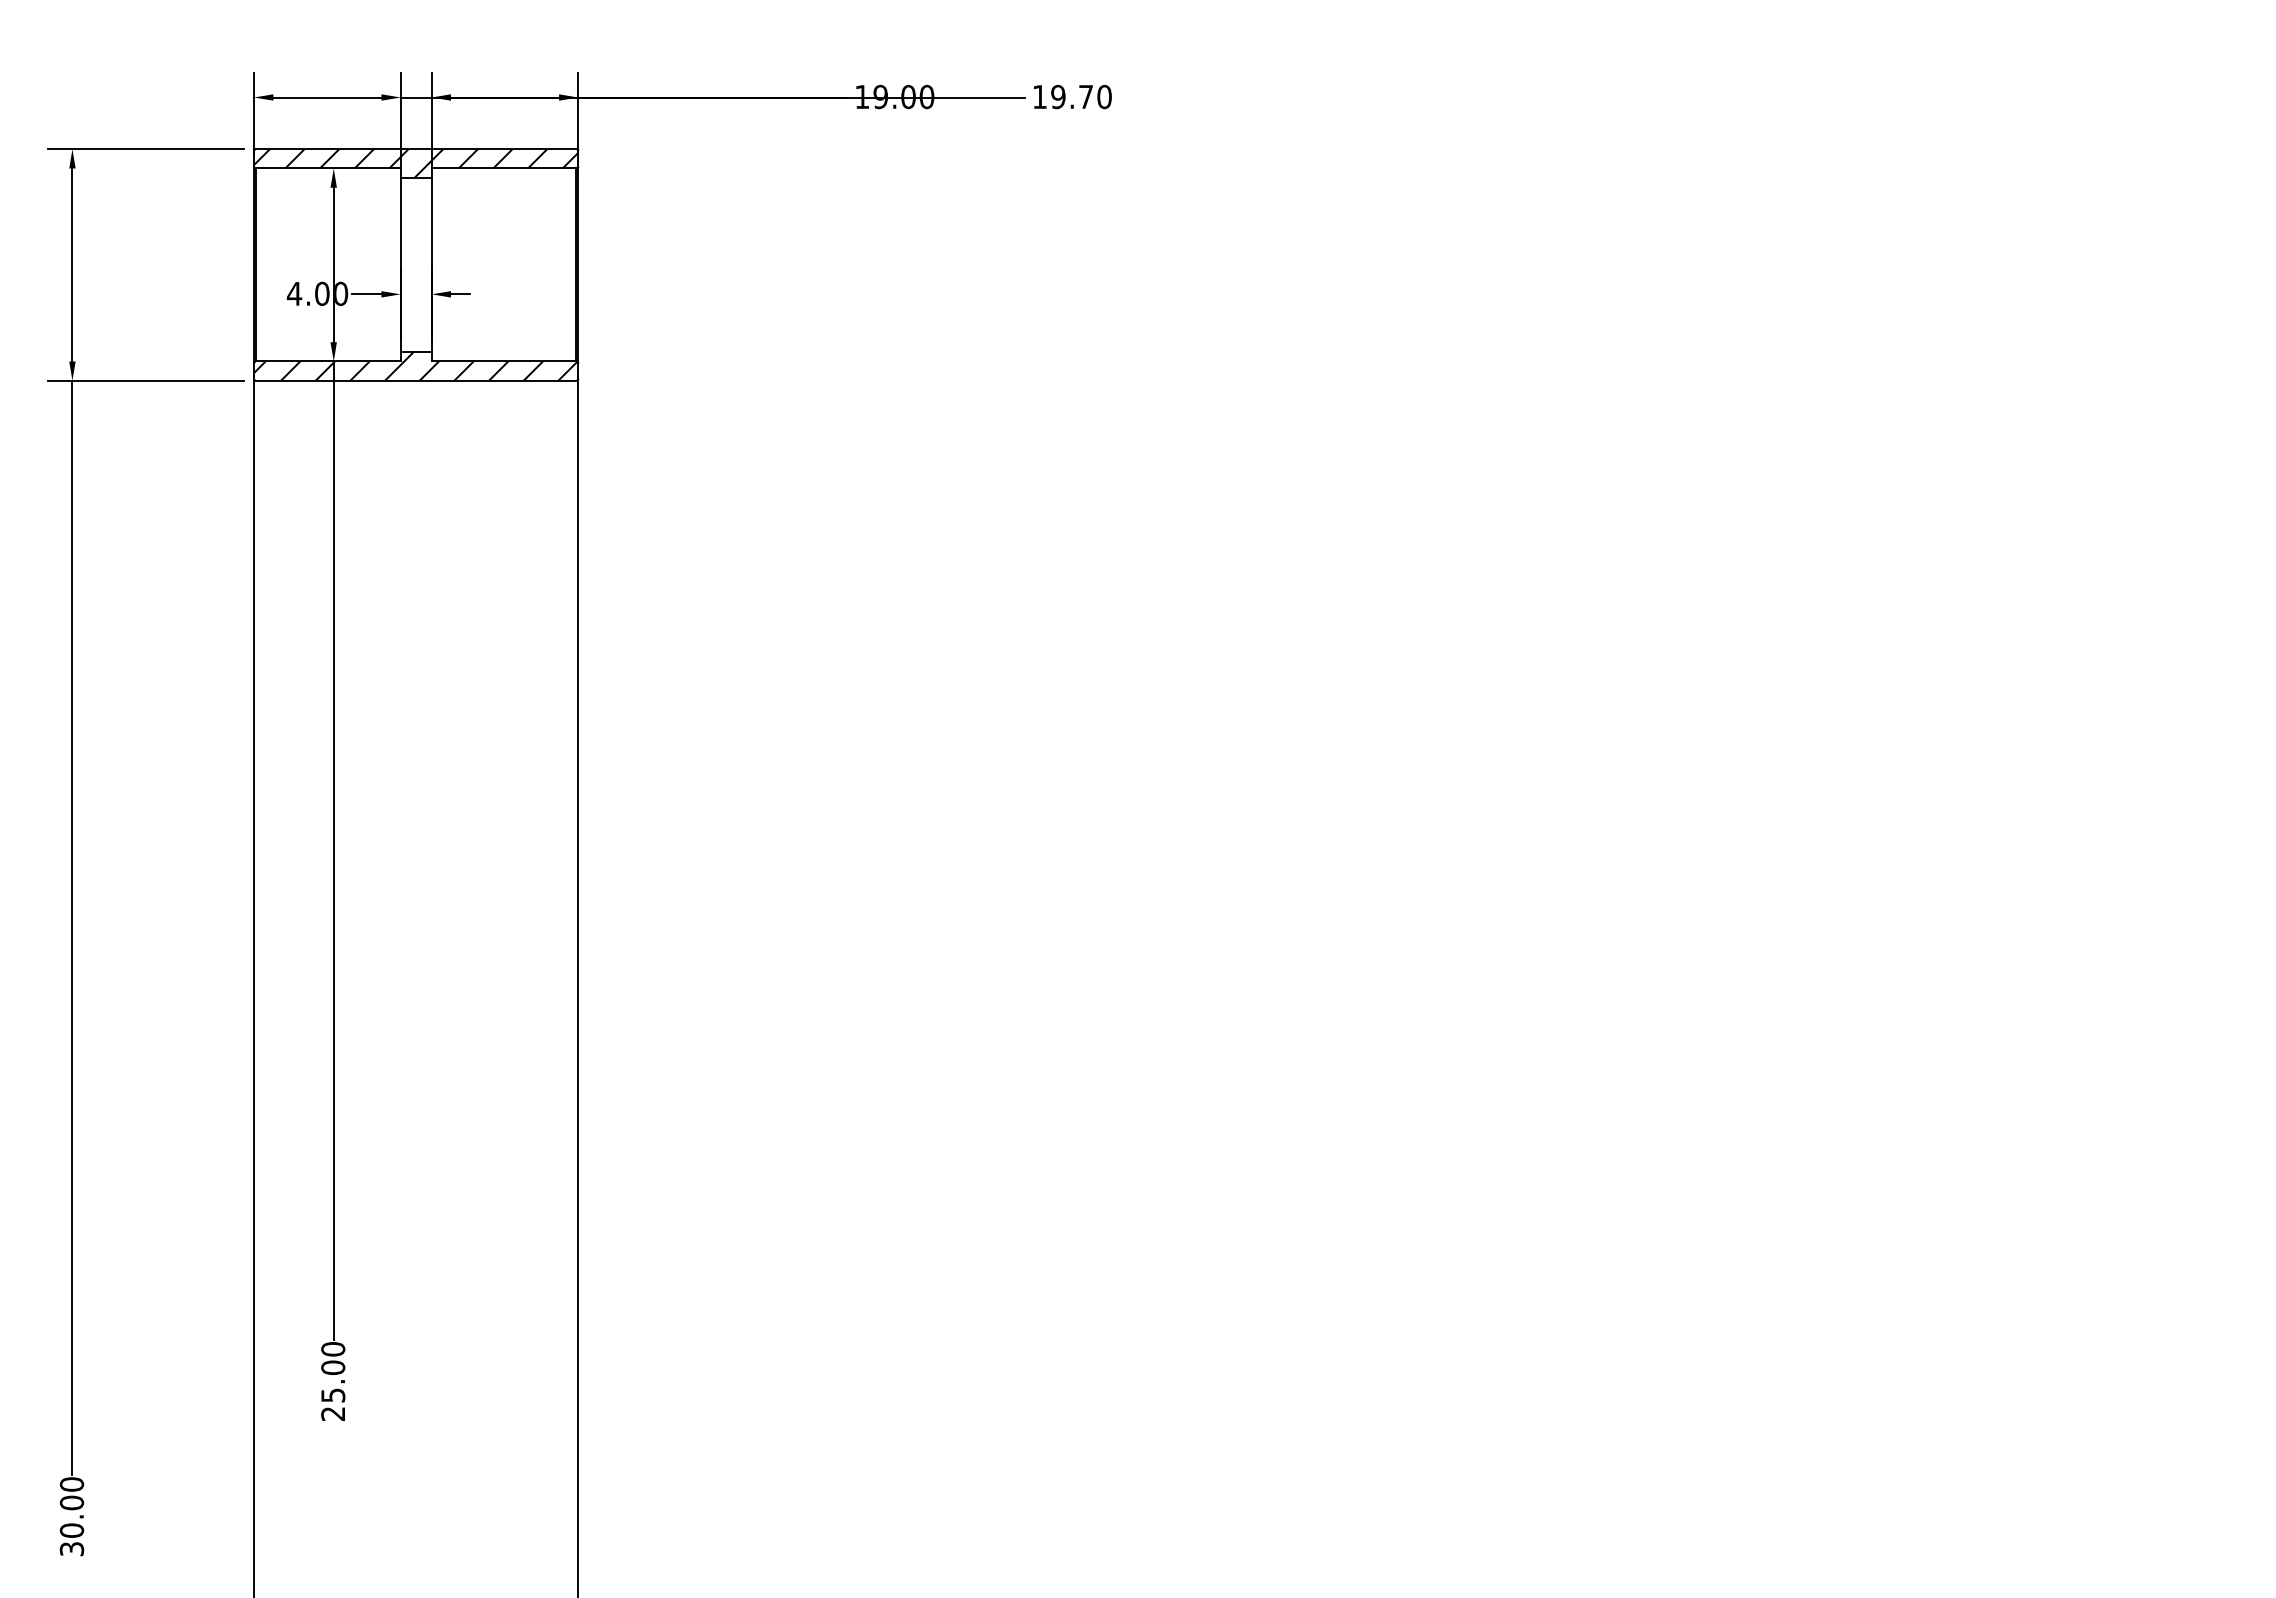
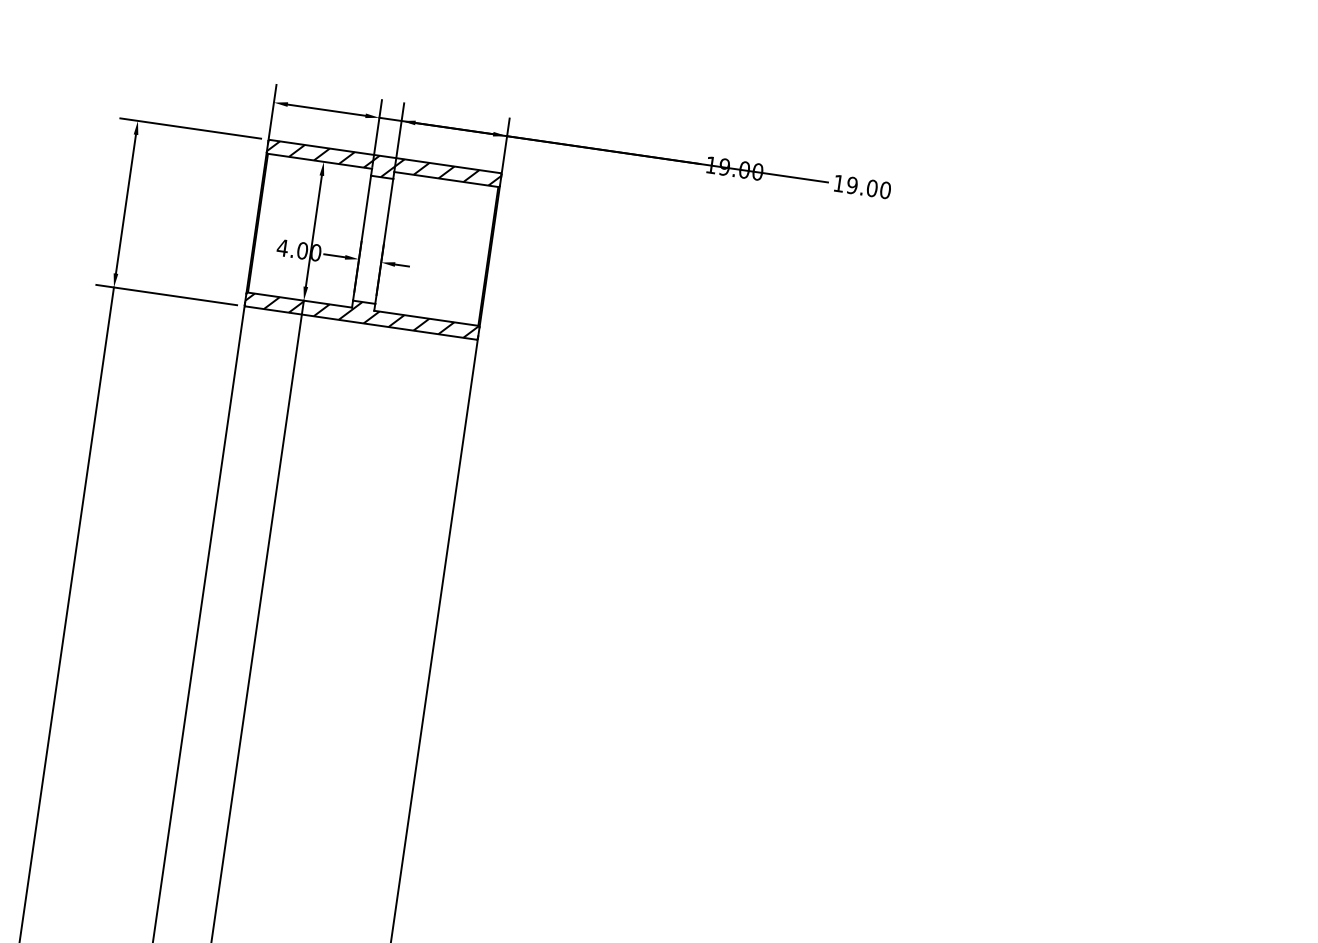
text: (1085, 96) -> (871, 188), 19.70 -> 19.00

